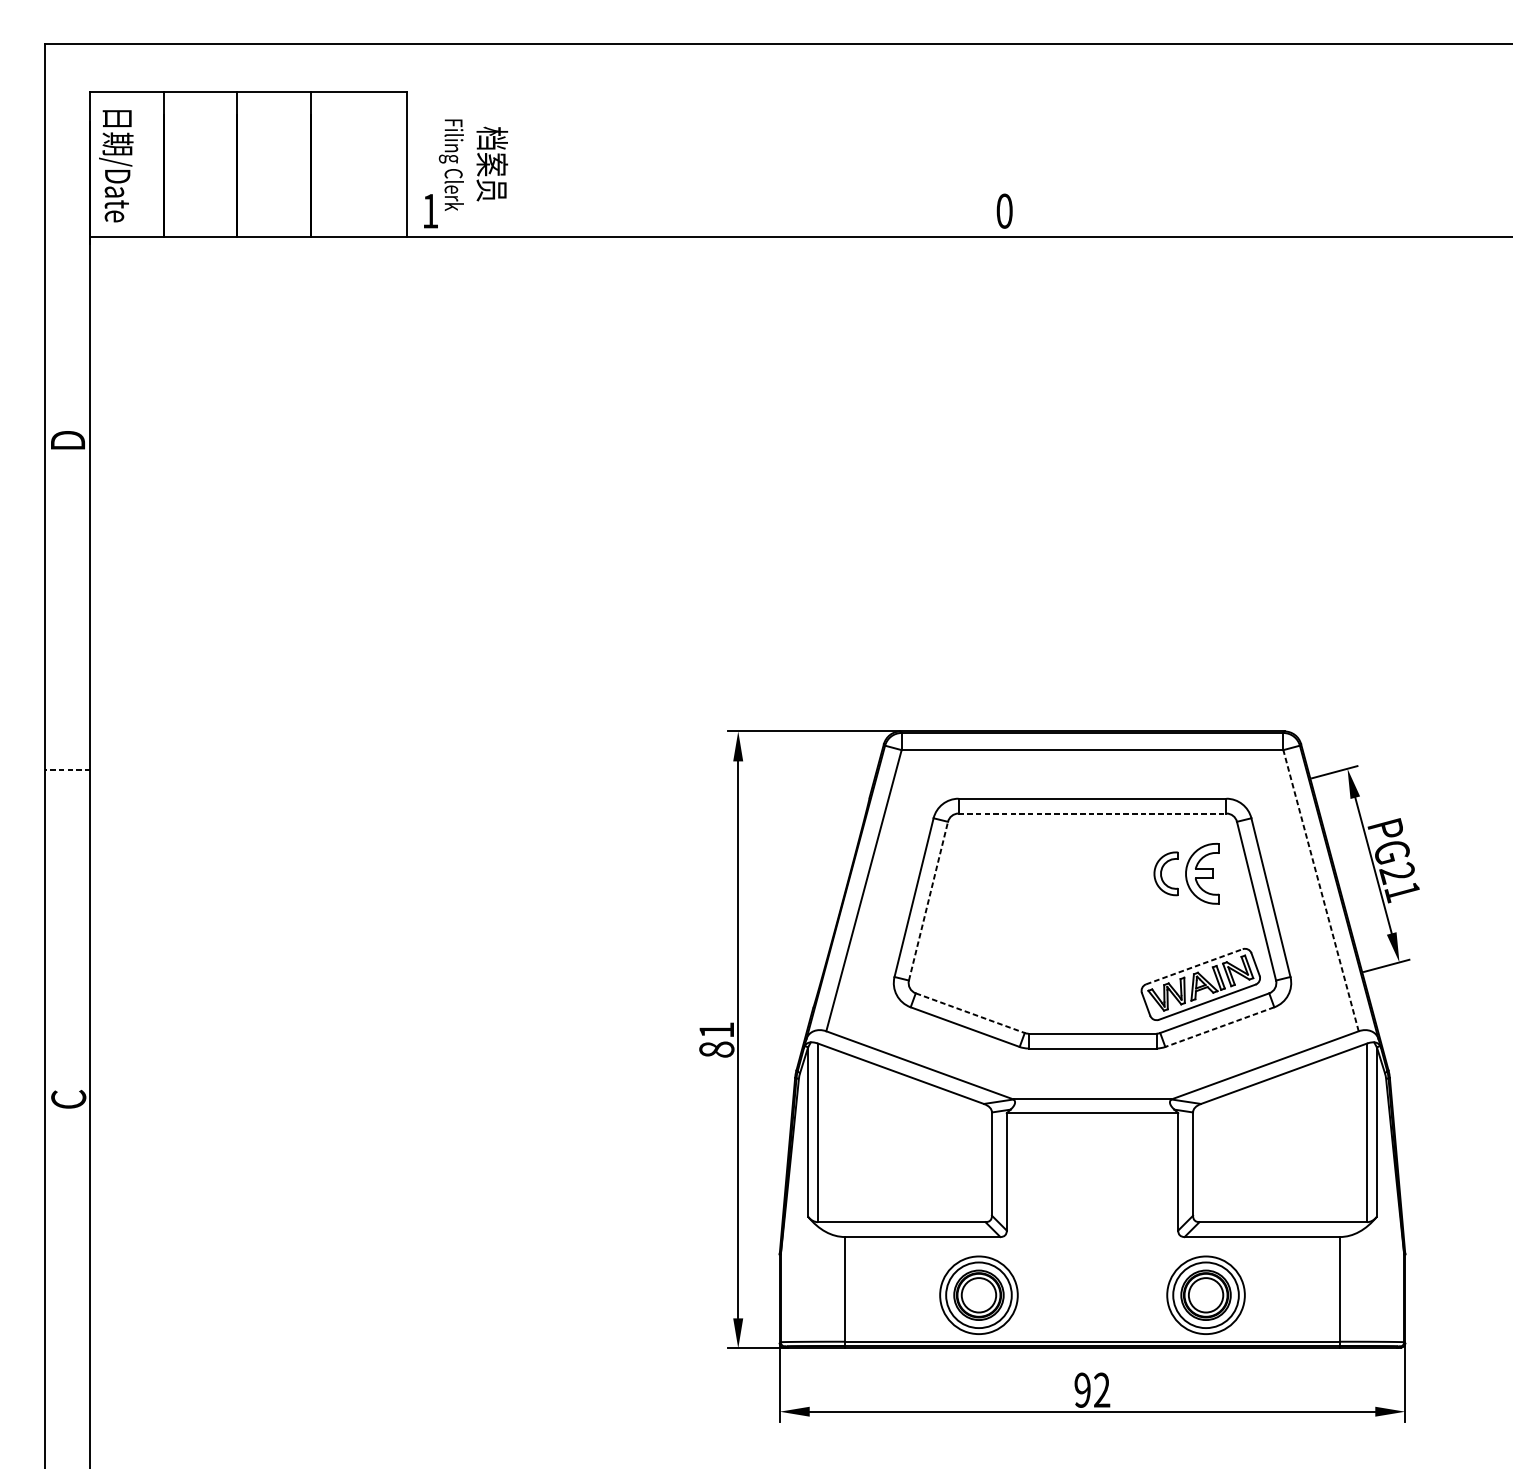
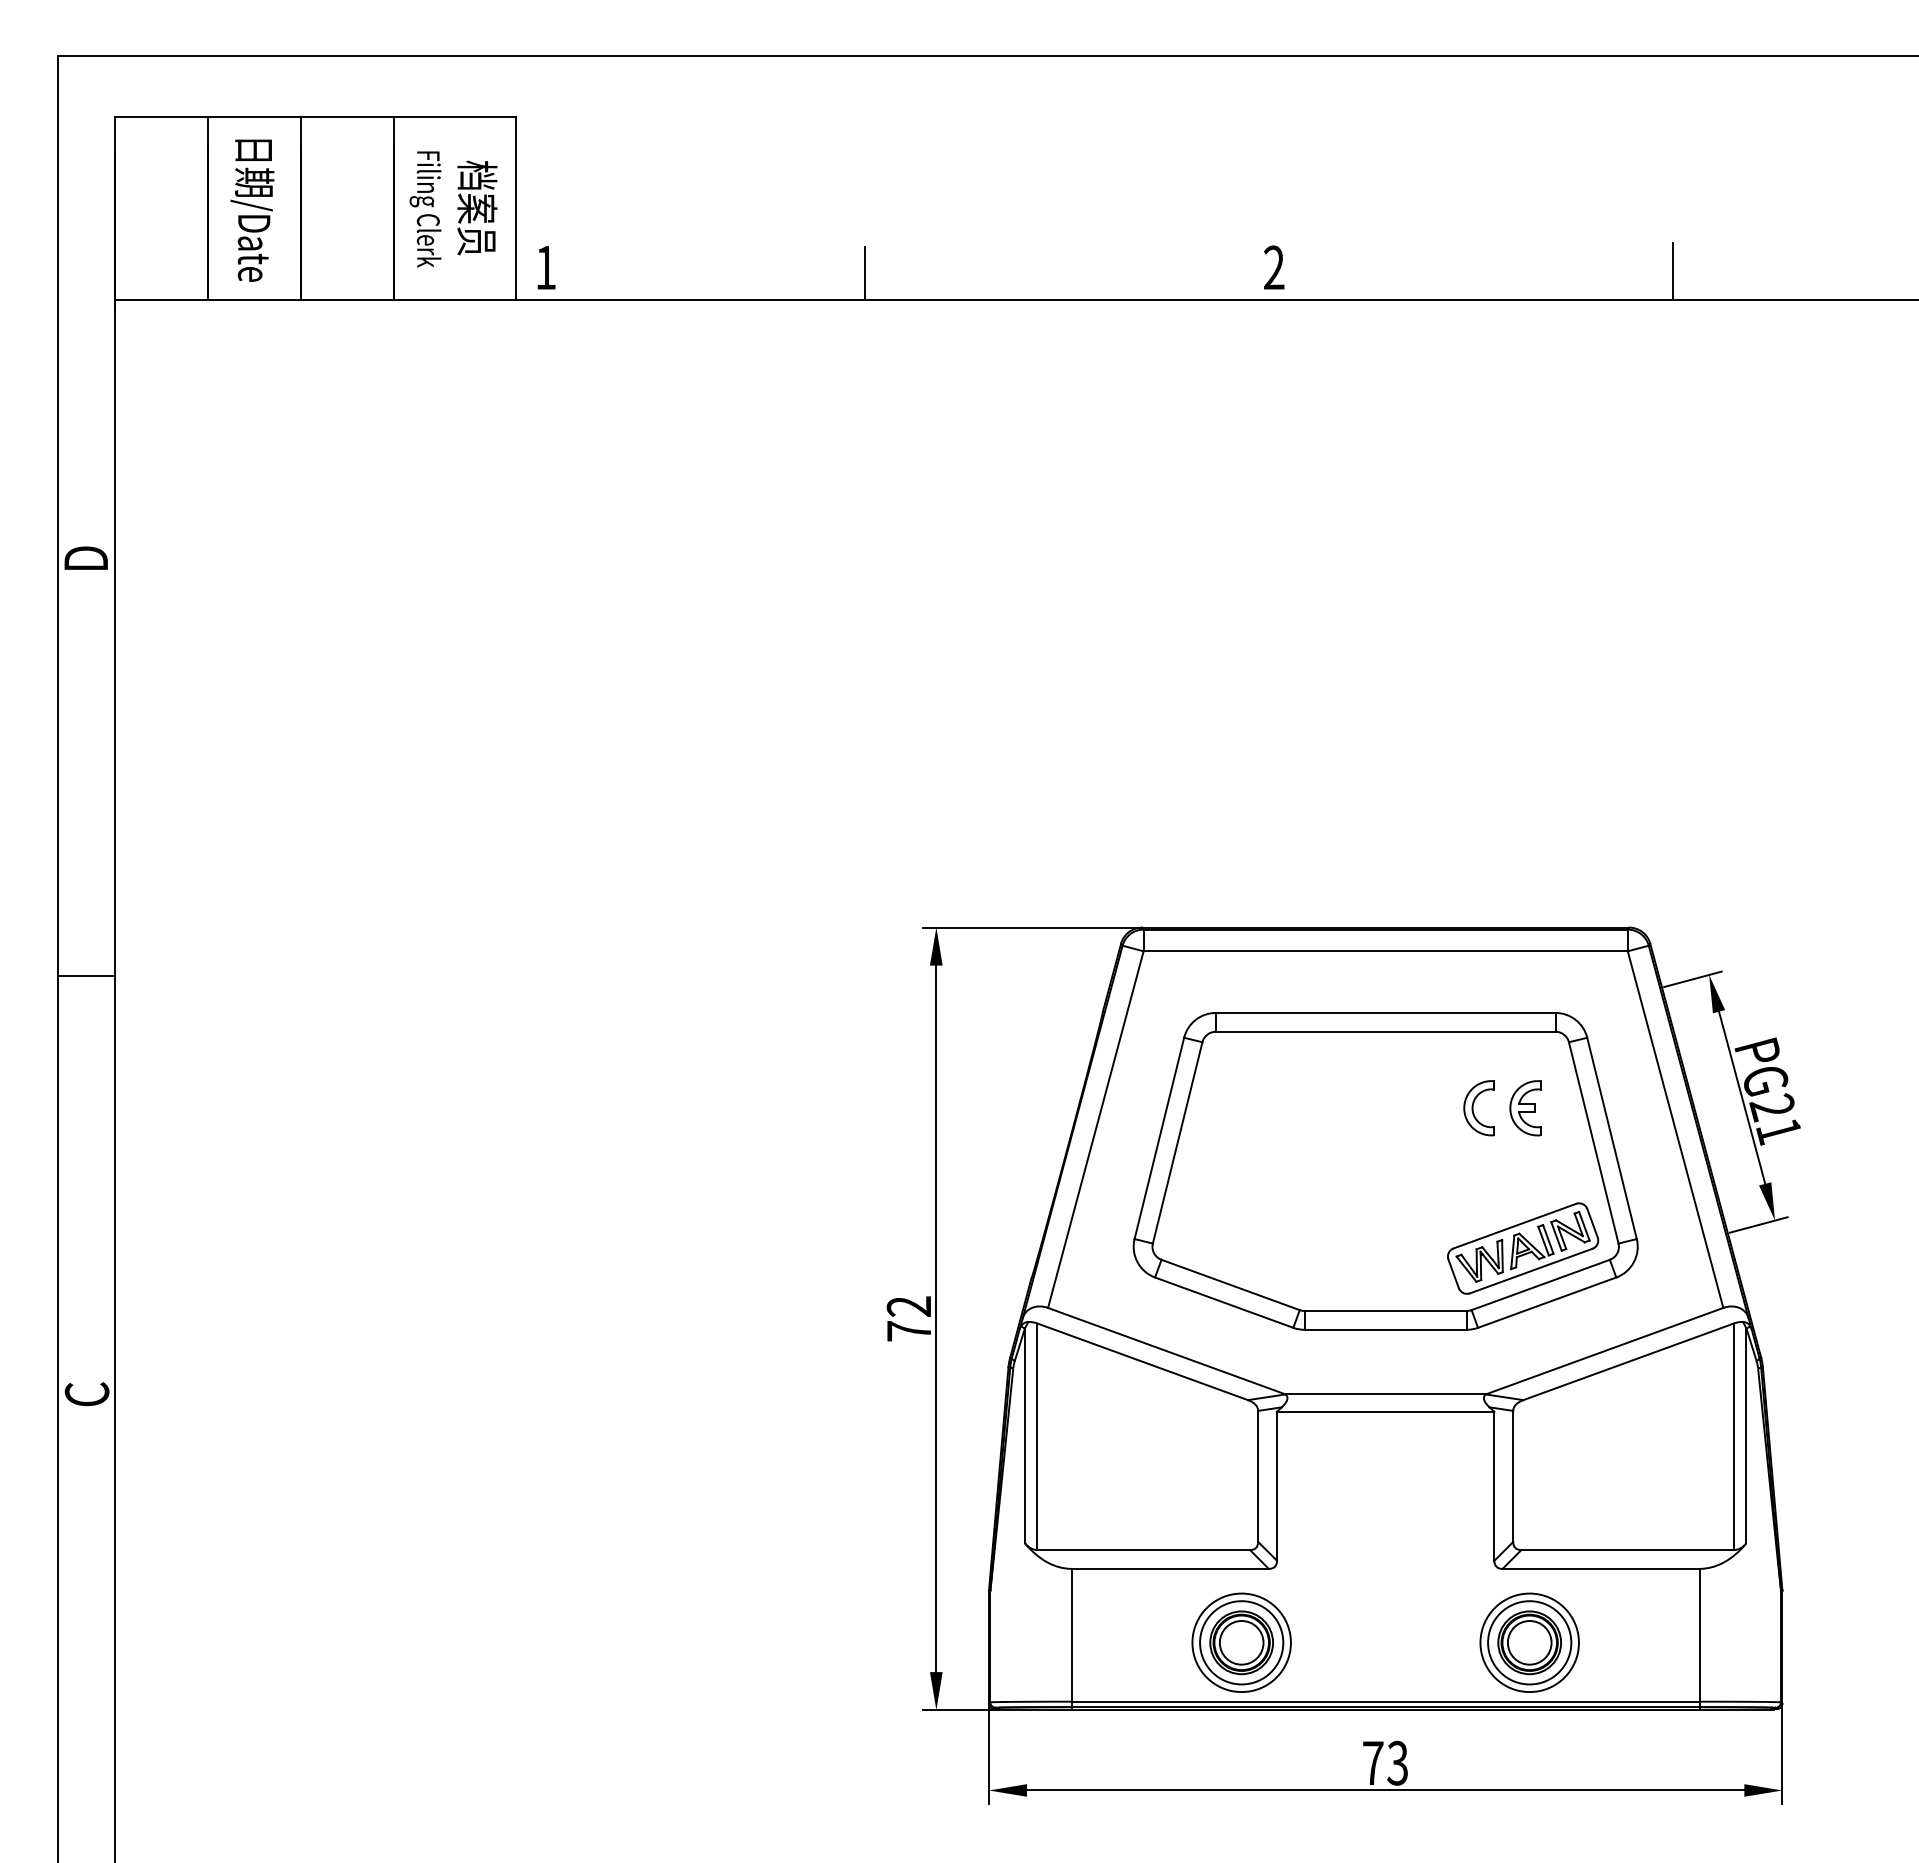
text: (473, 165) -> (453, 209), moved
text: (116, 166) -> (252, 210), moved
text: (1004, 211) -> (1274, 267), 0 -> 2
line: (1318, 214) -> (1672, 271), added
line: (682, 215) -> (865, 273), added
line: (68, 769) -> (86, 976), dashed -> solid
line: (1092, 813) -> (1385, 1031), dashed -> solid
part: (1202, 874) -> (1525, 1108), size x0.71
line: (1320, 890) -> (1675, 1129), dashed -> solid
line: (928, 900) -> (1177, 1142), dashed -> solid
line: (1194, 966) -> (1515, 1225), dashed -> solid
line: (970, 1012) -> (1230, 1284), dashed -> solid
line: (1220, 1026) -> (1547, 1302), dashed -> solid
text: (716, 1039) -> (908, 1318), 81 -> 72
text: (1092, 1389) -> (1385, 1762), 92 -> 73

